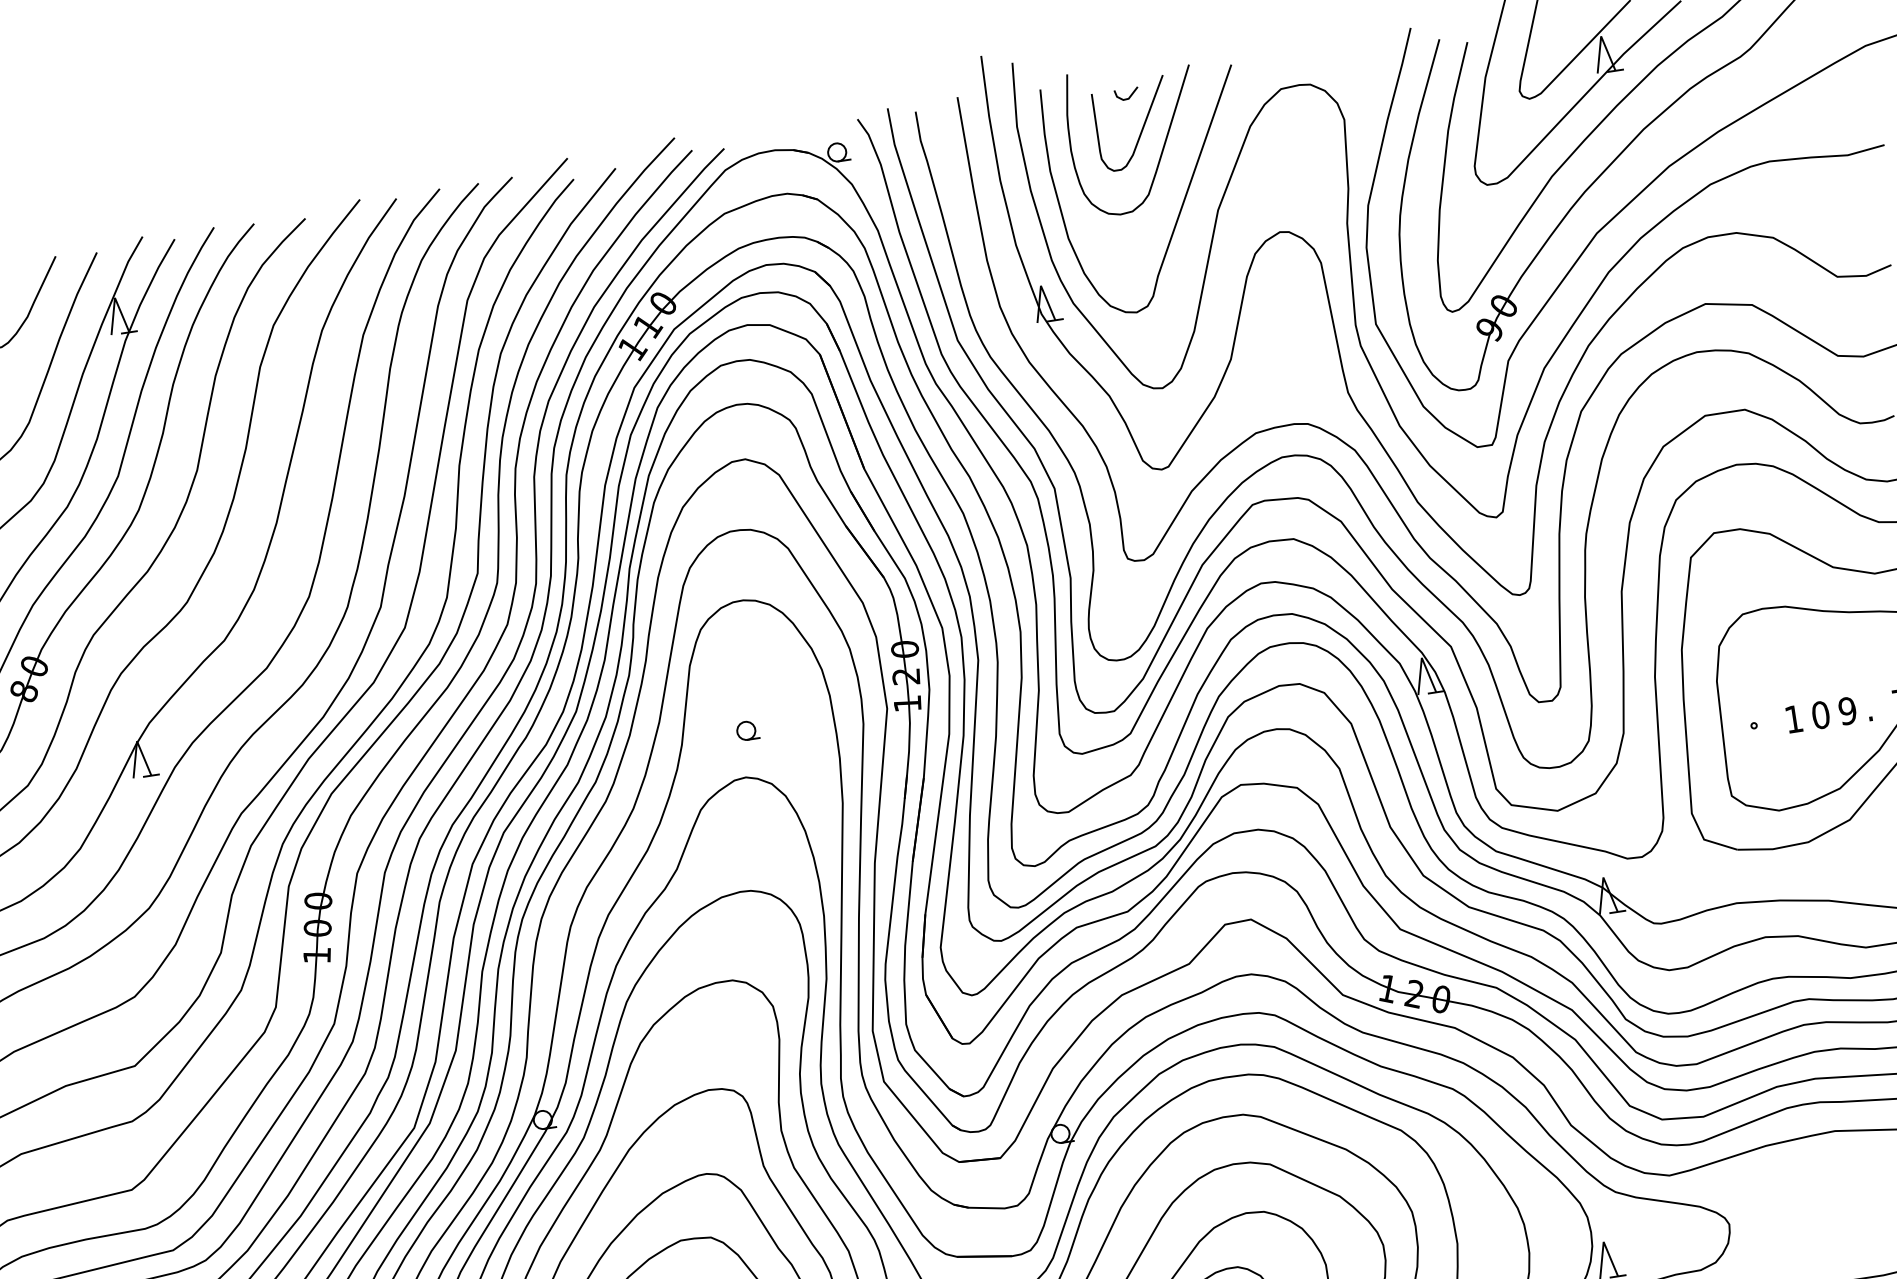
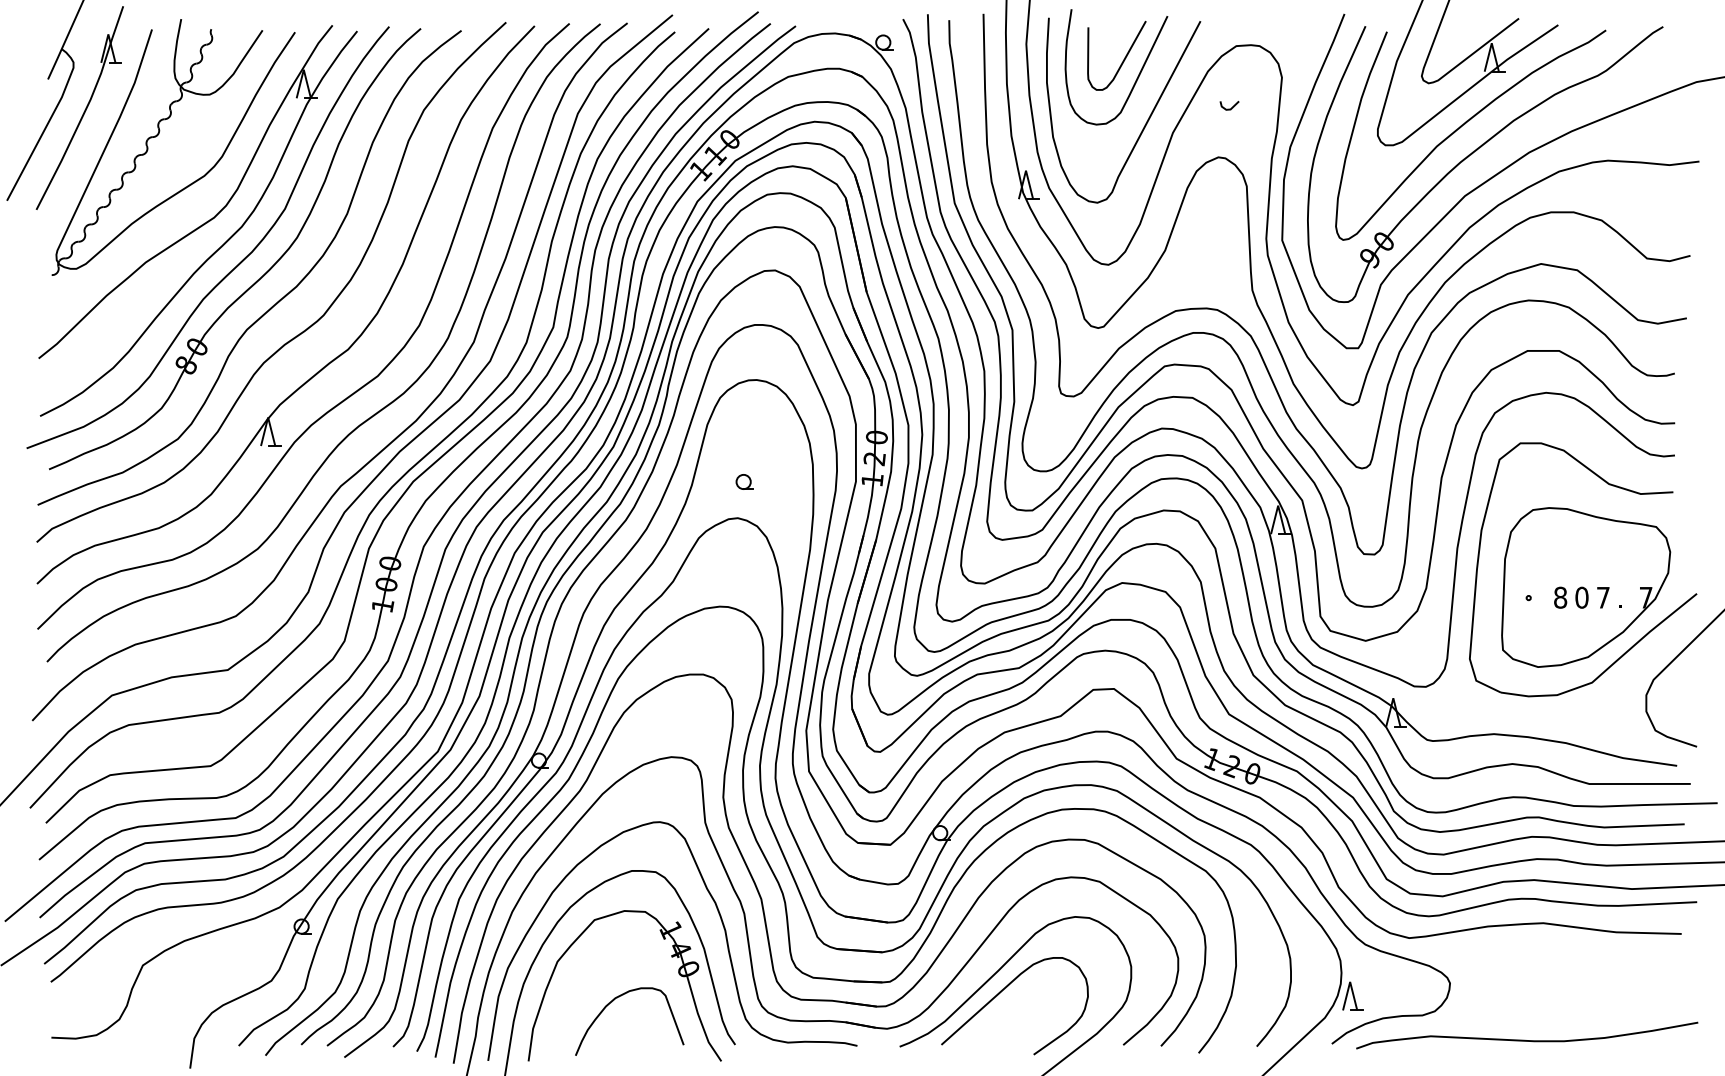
line: (1129, 96) -> (1231, 107), moved
text: (1846, 710) -> (1602, 597), 9 -> 7
text: (1793, 718) -> (1560, 597), 1 -> 8

